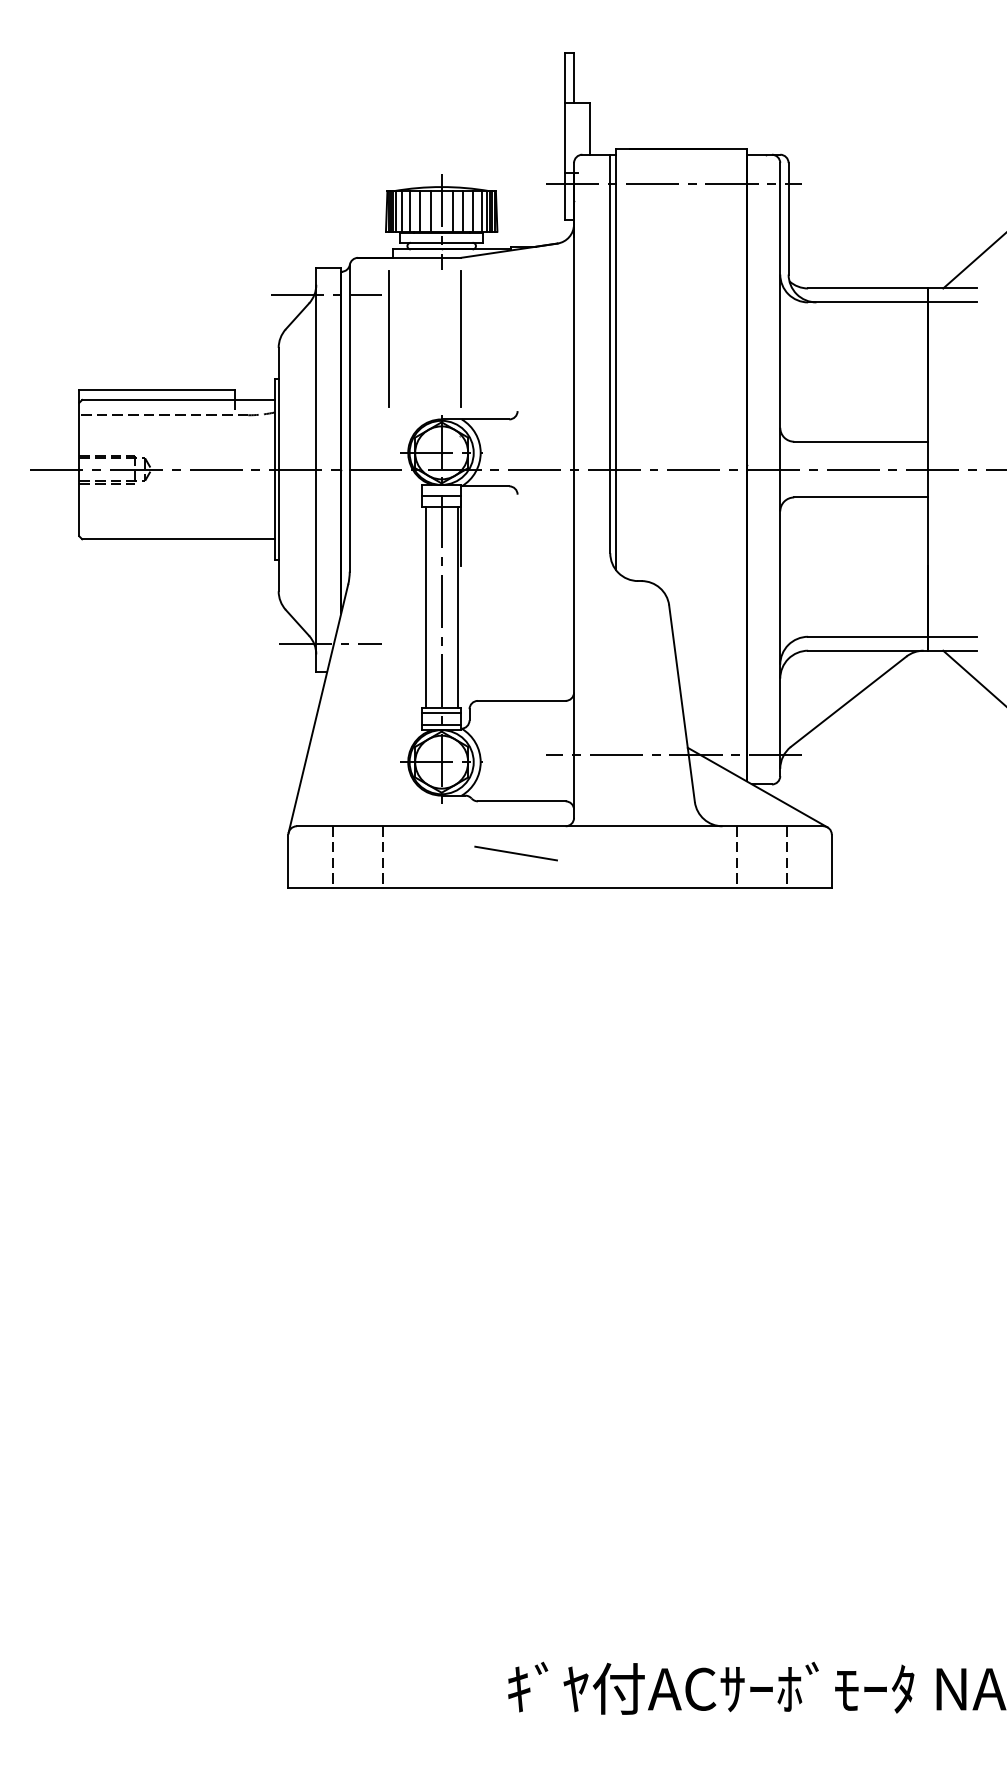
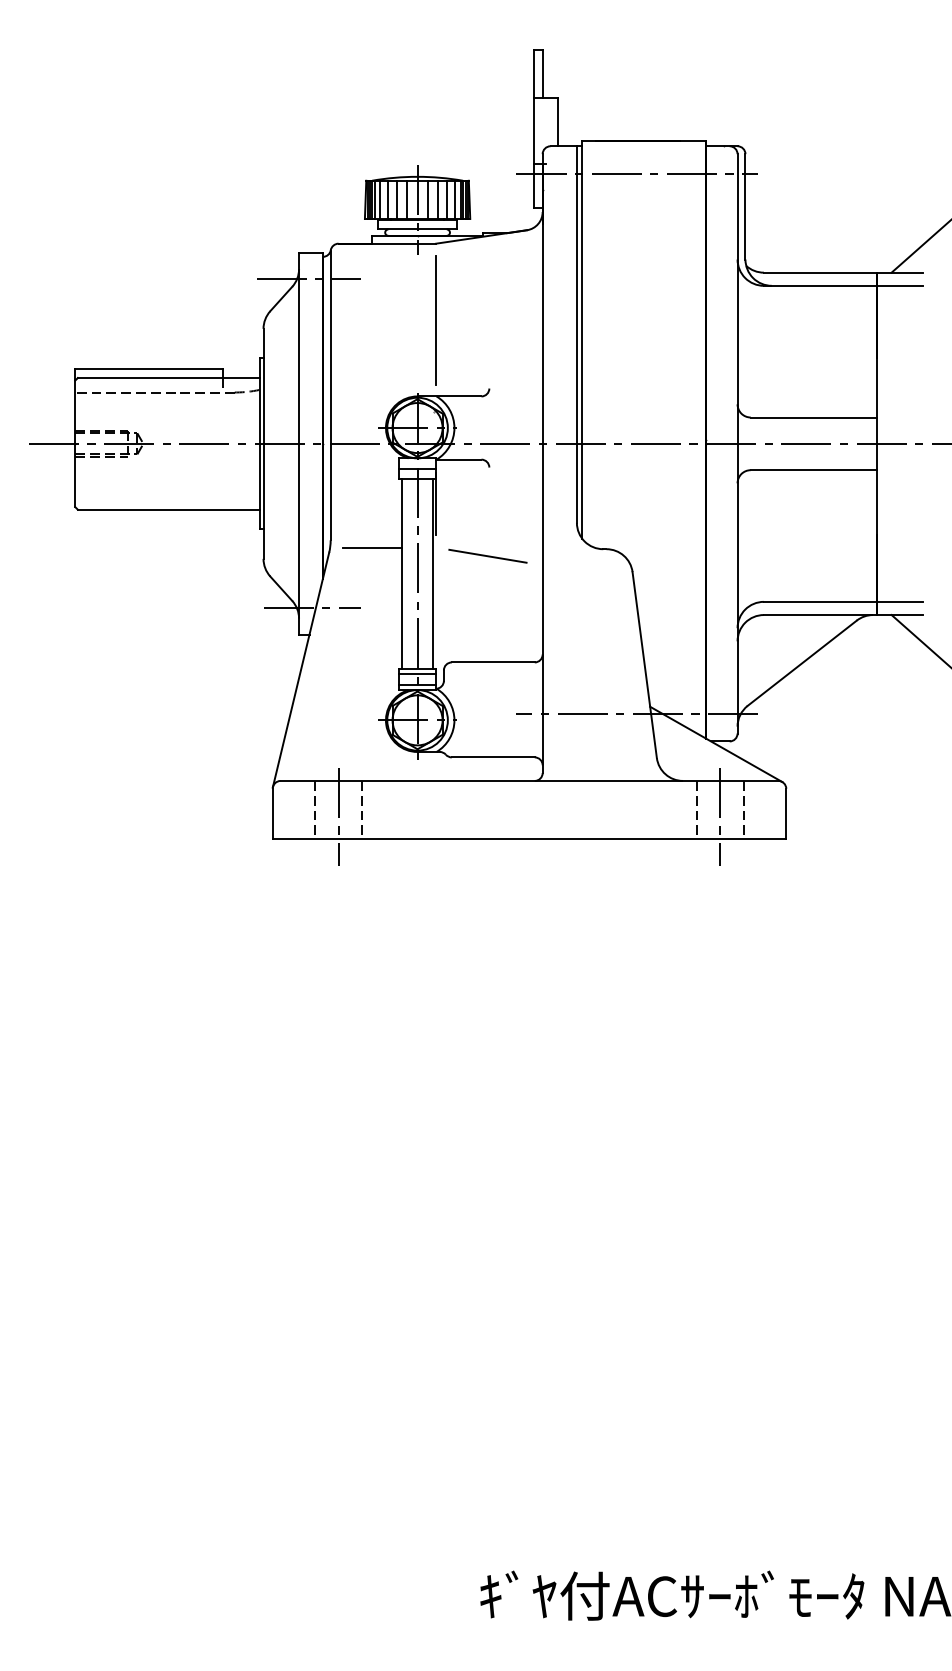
line: (388, 338) -> (367, 319), removed
line: (393, 579) -> (372, 547), added
line: (515, 853) -> (487, 556), moved
line: (358, 863) -> (338, 816), added
line: (762, 863) -> (720, 816), added

